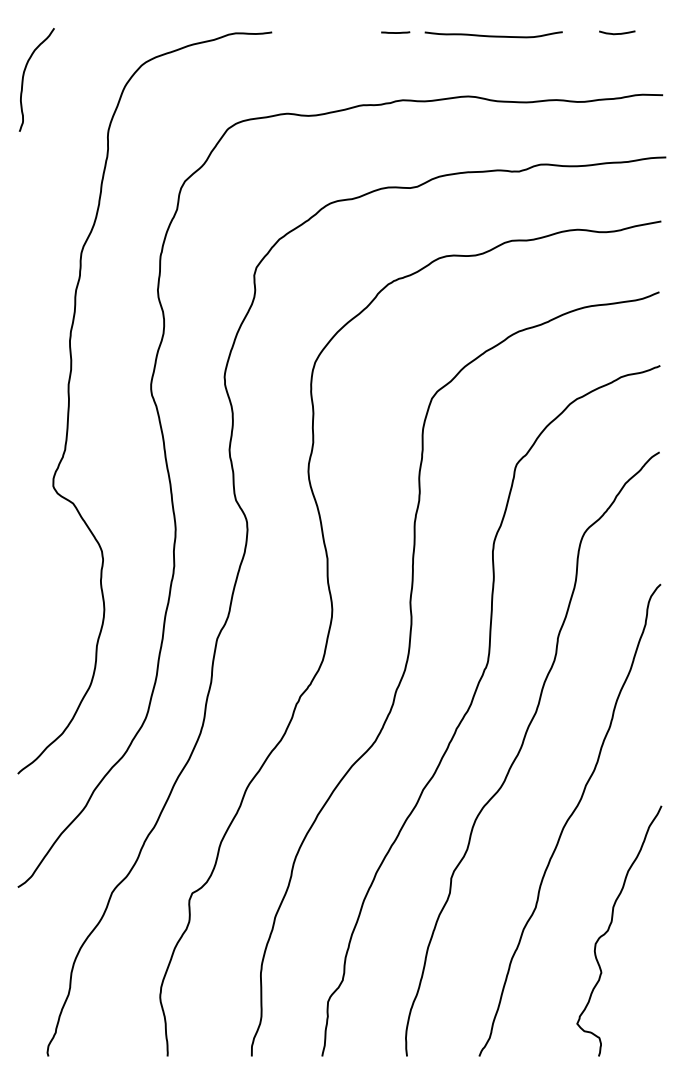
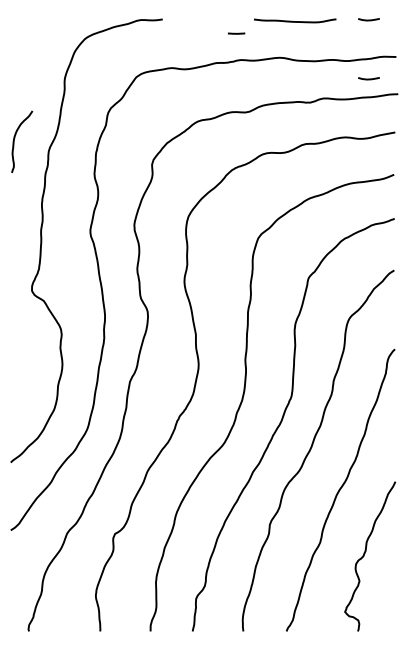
line: (395, 32) -> (236, 33), moved
curve: (25, 74) -> (15, 138), moved
line: (616, 131) -> (368, 78), added

